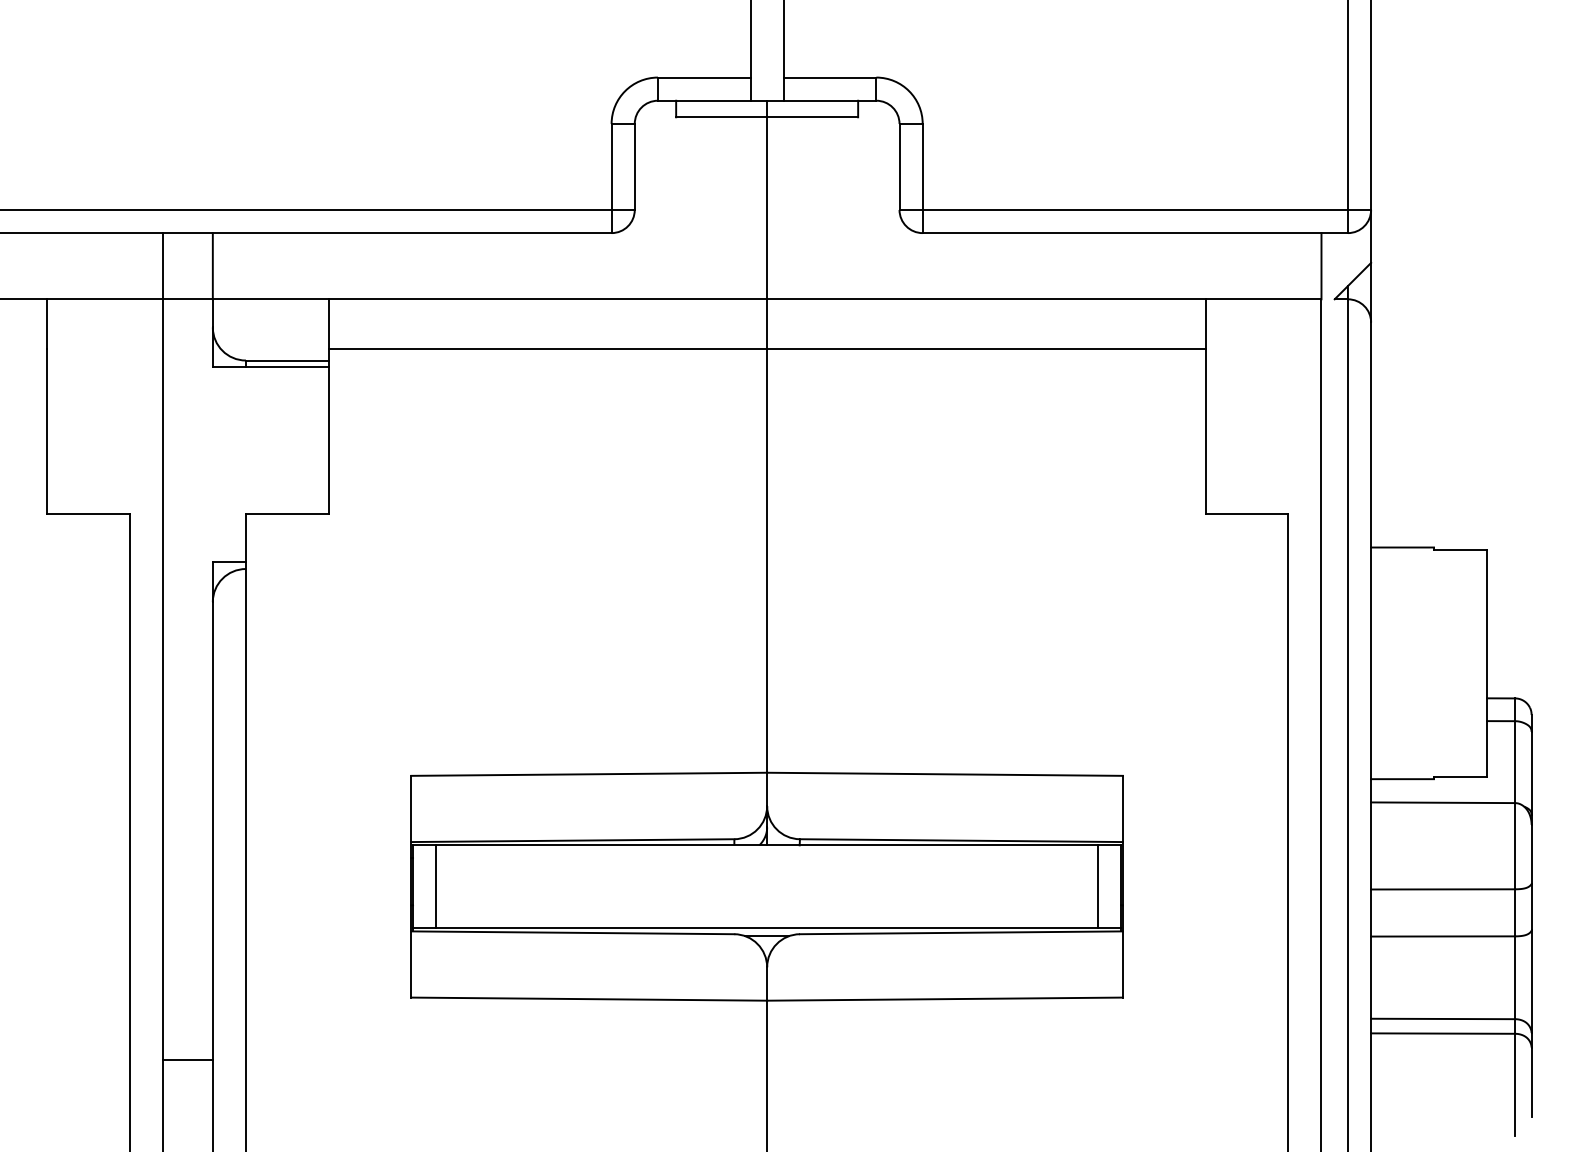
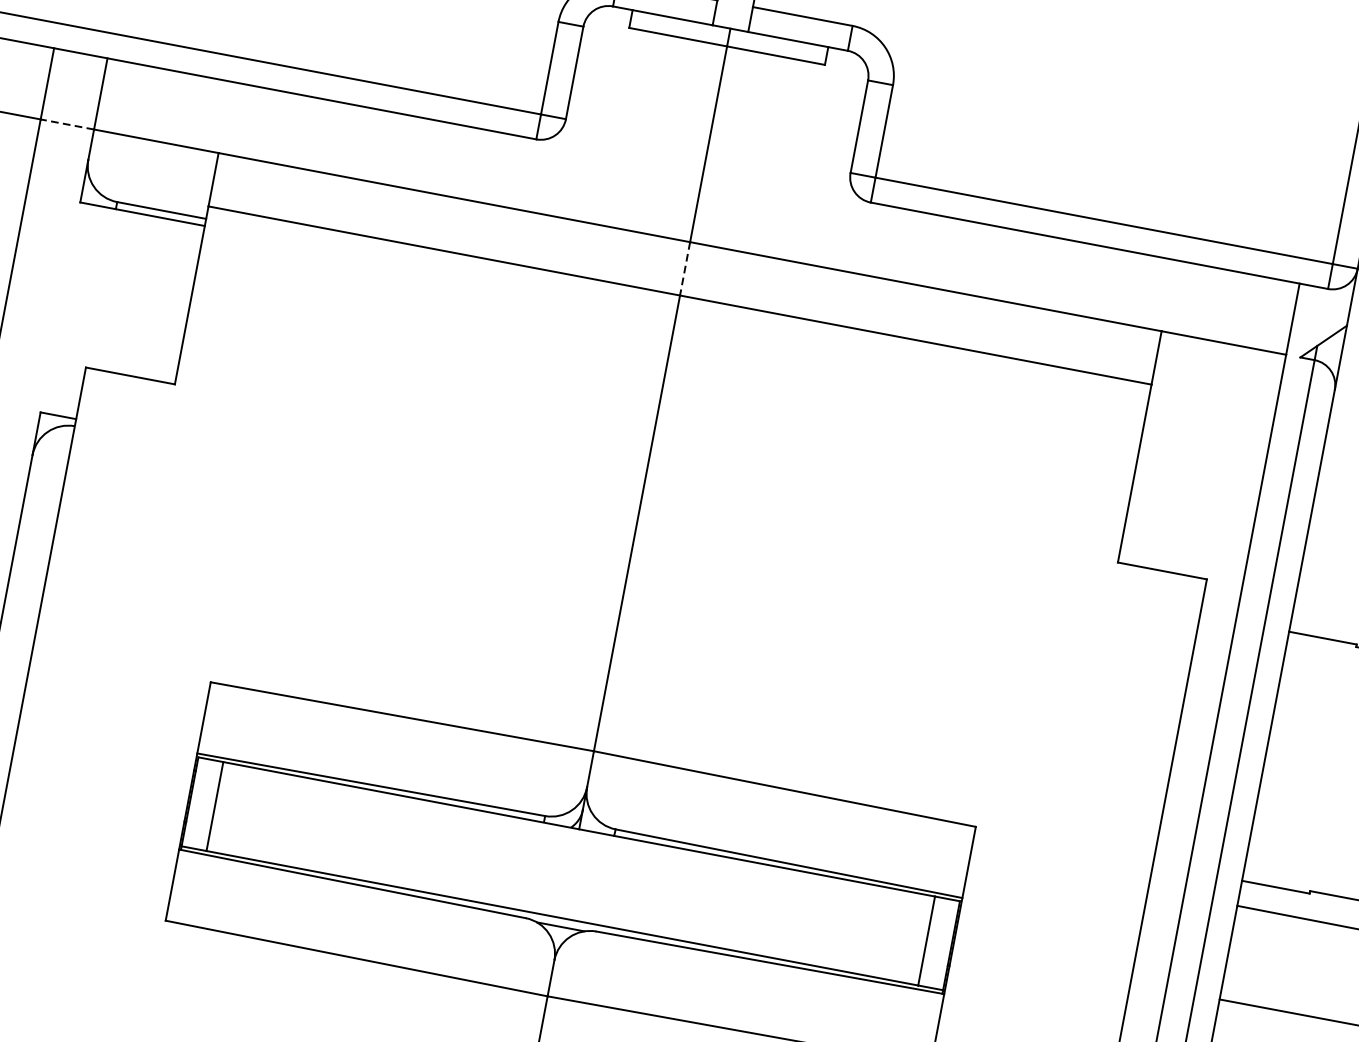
line: (188, 299) -> (67, 124), solid -> dashed
line: (767, 324) -> (685, 269), solid -> dashed

